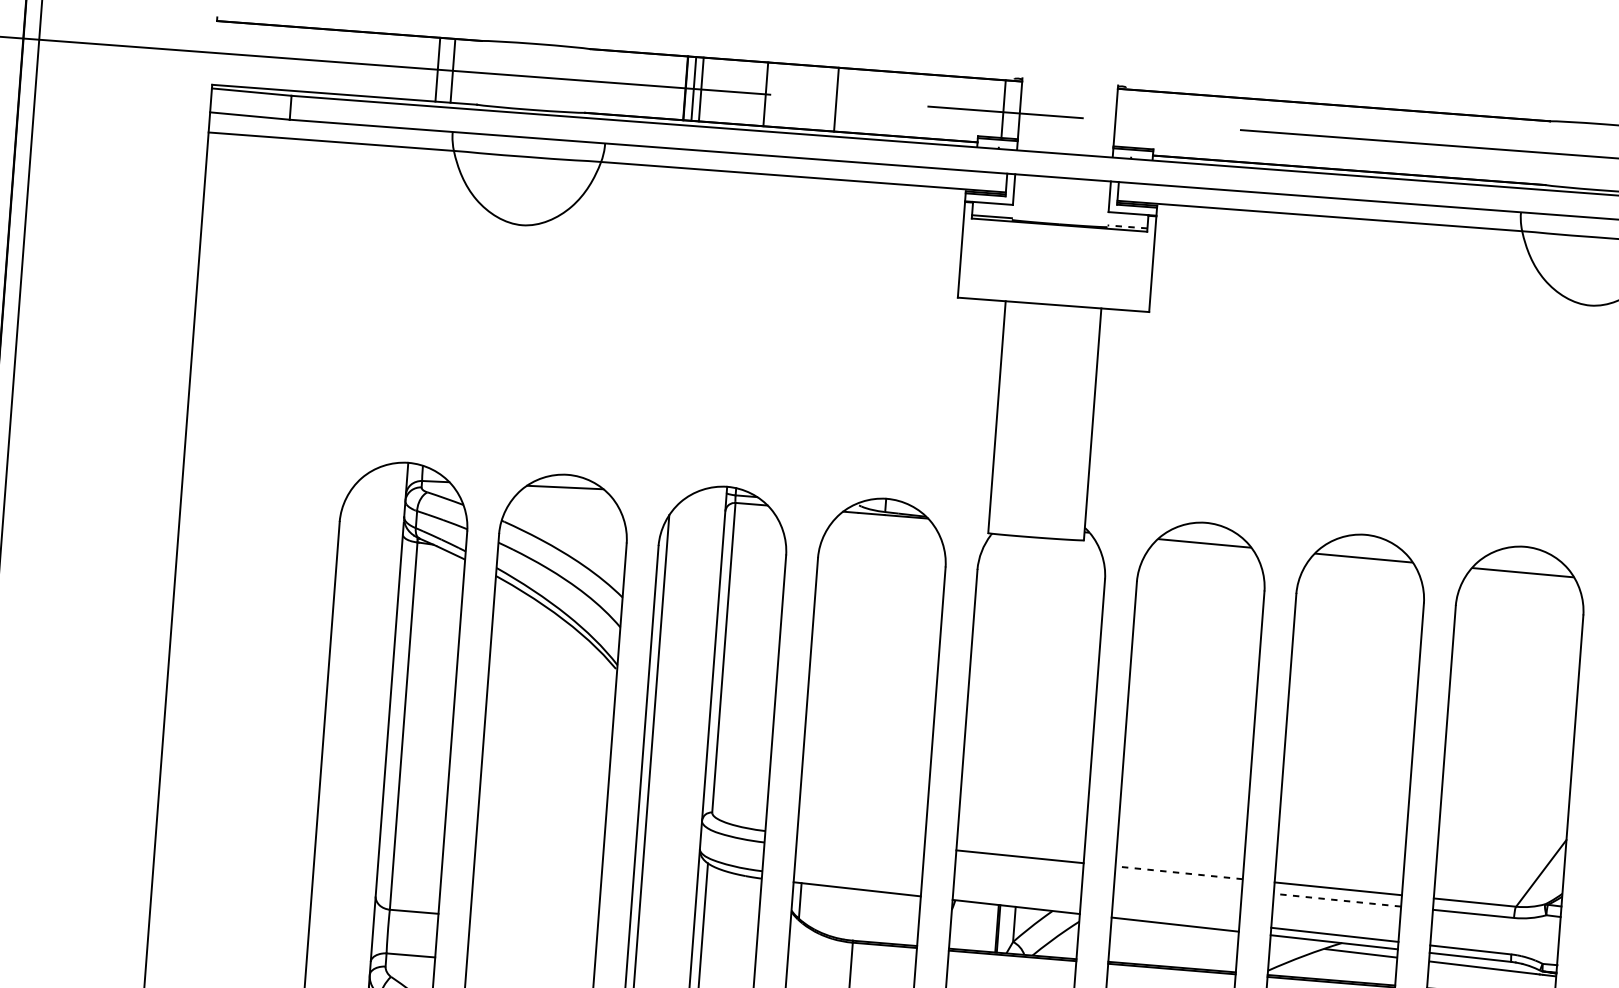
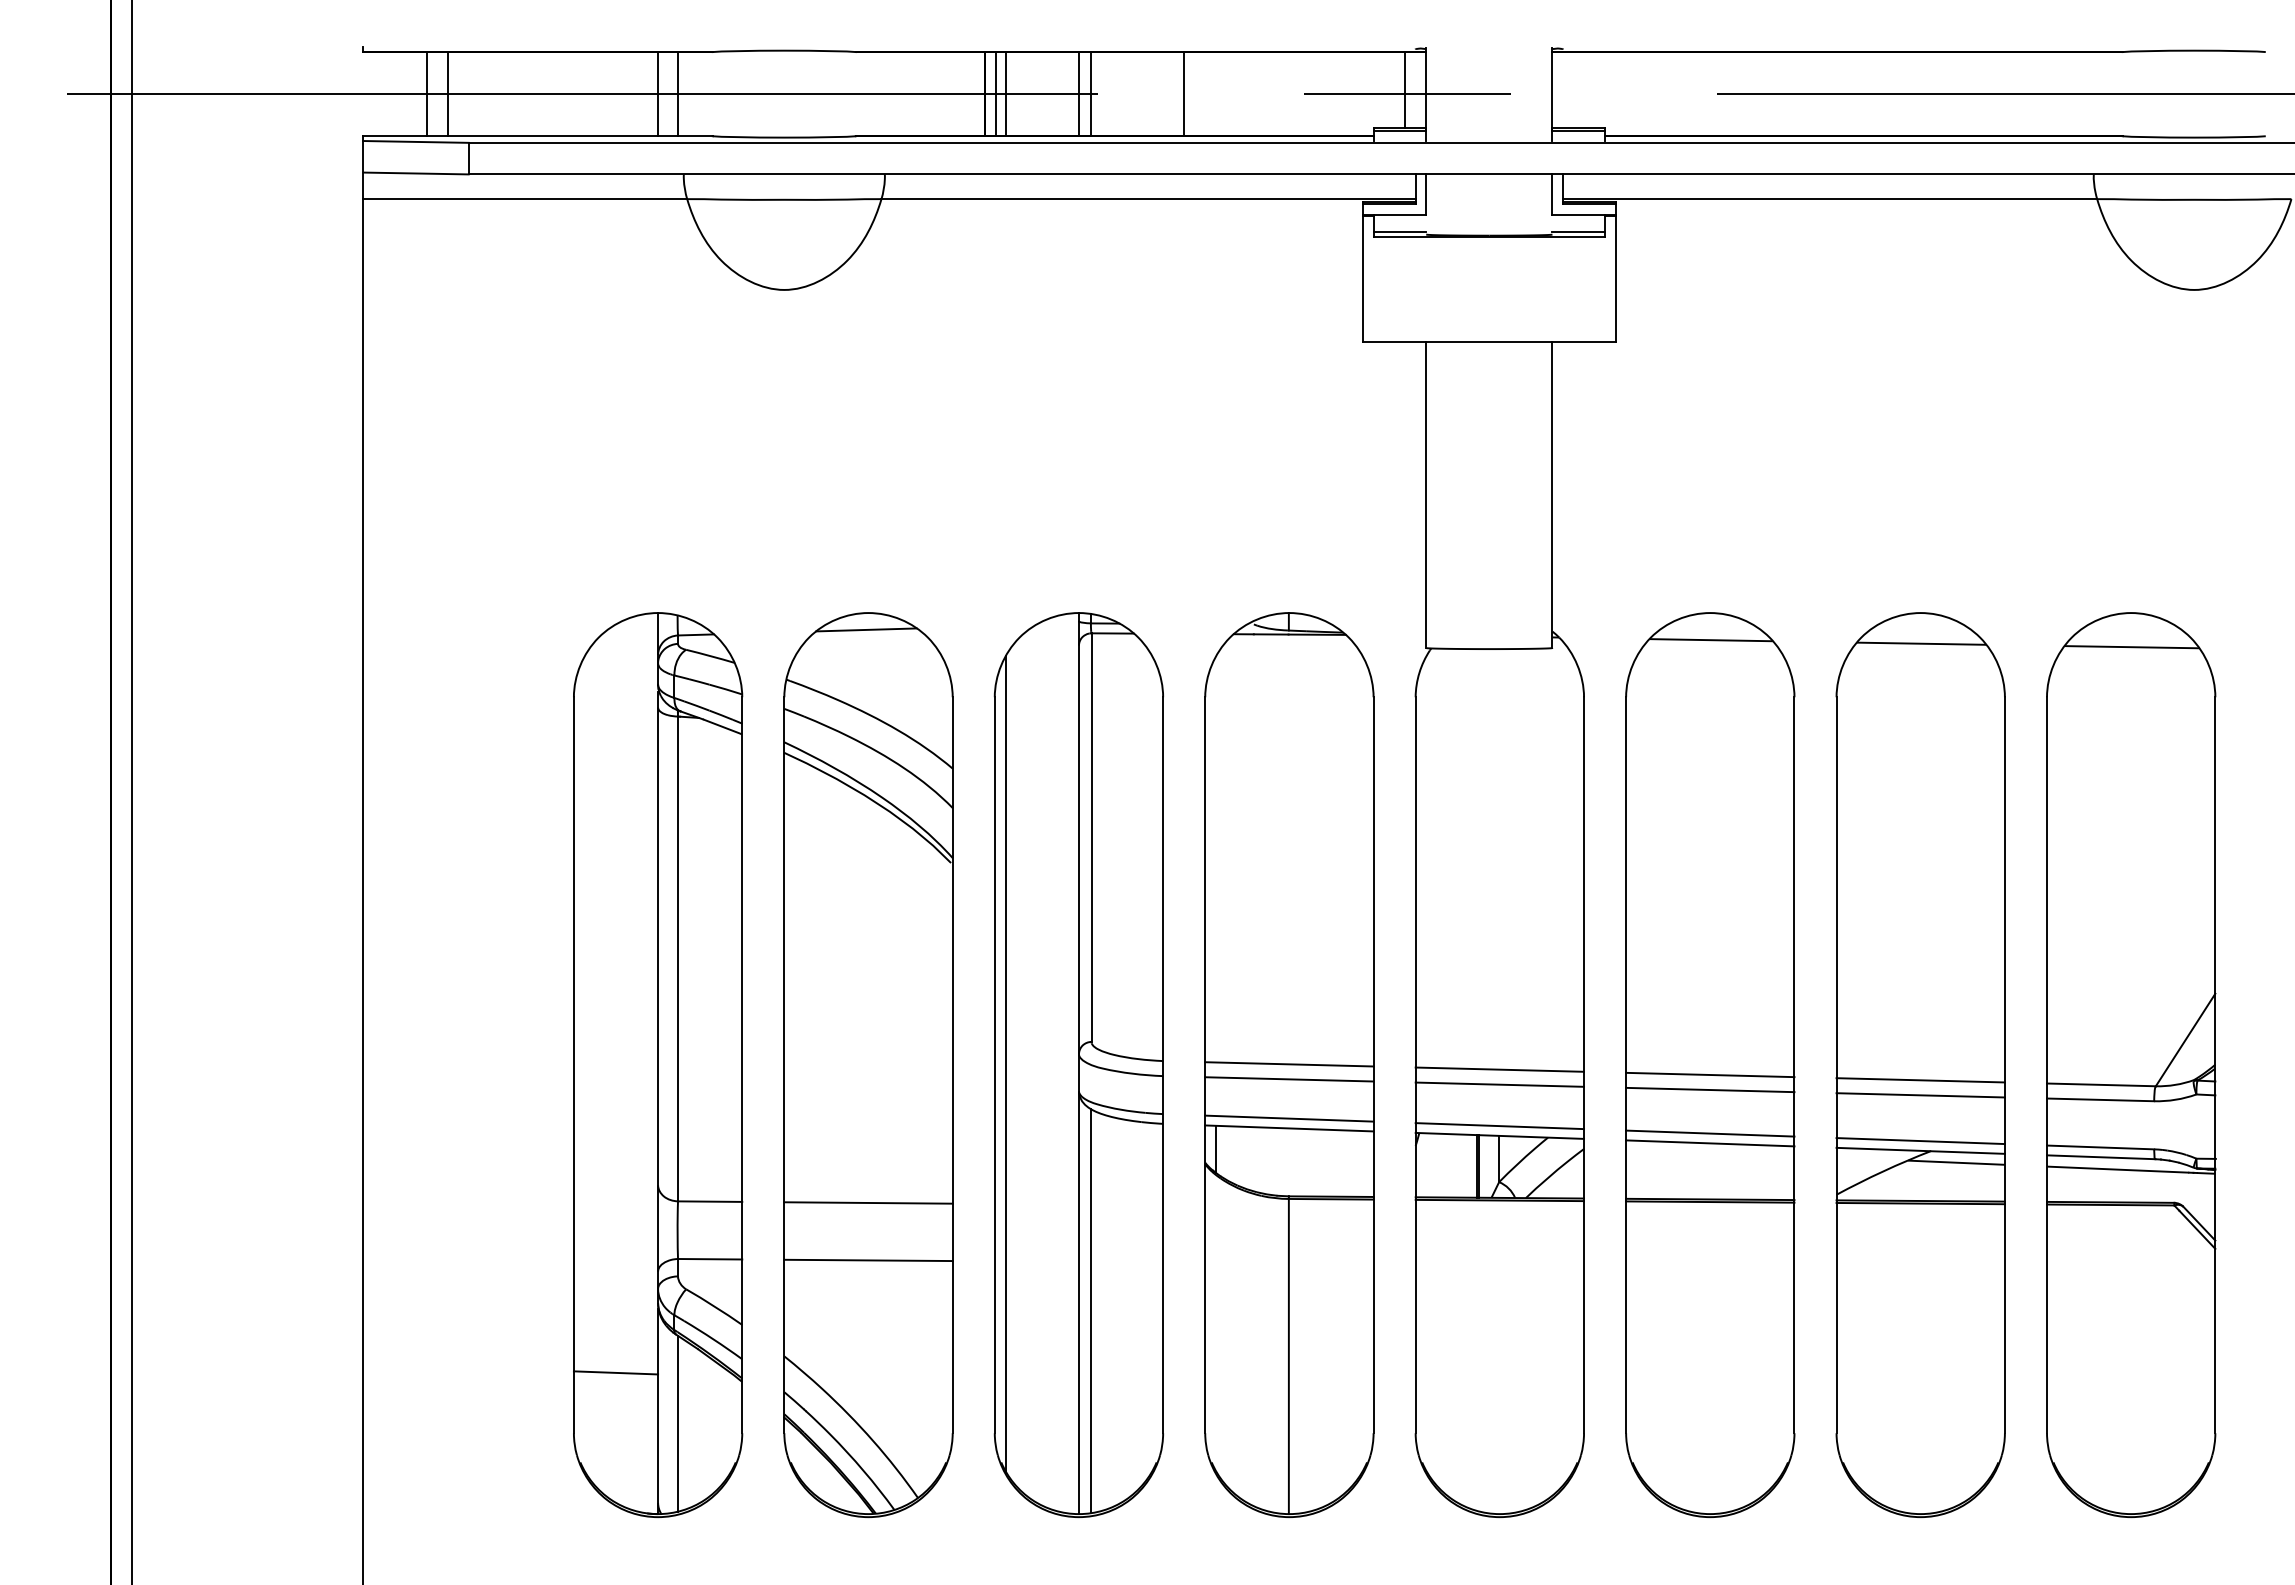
line: (262, 56) -> (426, 94), added
line: (278, 57) -> (447, 94), added
line: (756, 93) -> (1078, 94), added
line: (1127, 226) -> (1578, 232), dashed -> solid
line: (860, 840) -> (1289, 1064), added
line: (860, 852) -> (1289, 1079), added
line: (1018, 867) -> (1499, 1084), added
line: (1178, 872) -> (1709, 1074), dashed -> solid
line: (857, 881) -> (1289, 1118), added
line: (1178, 883) -> (1710, 1089), added
line: (1016, 899) -> (1499, 1126), added
line: (1337, 900) -> (1920, 1095), dashed -> solid
line: (1176, 917) -> (1710, 1133), added
line: (534, 921) -> (868, 1202), added
line: (530, 965) -> (868, 1260), added

